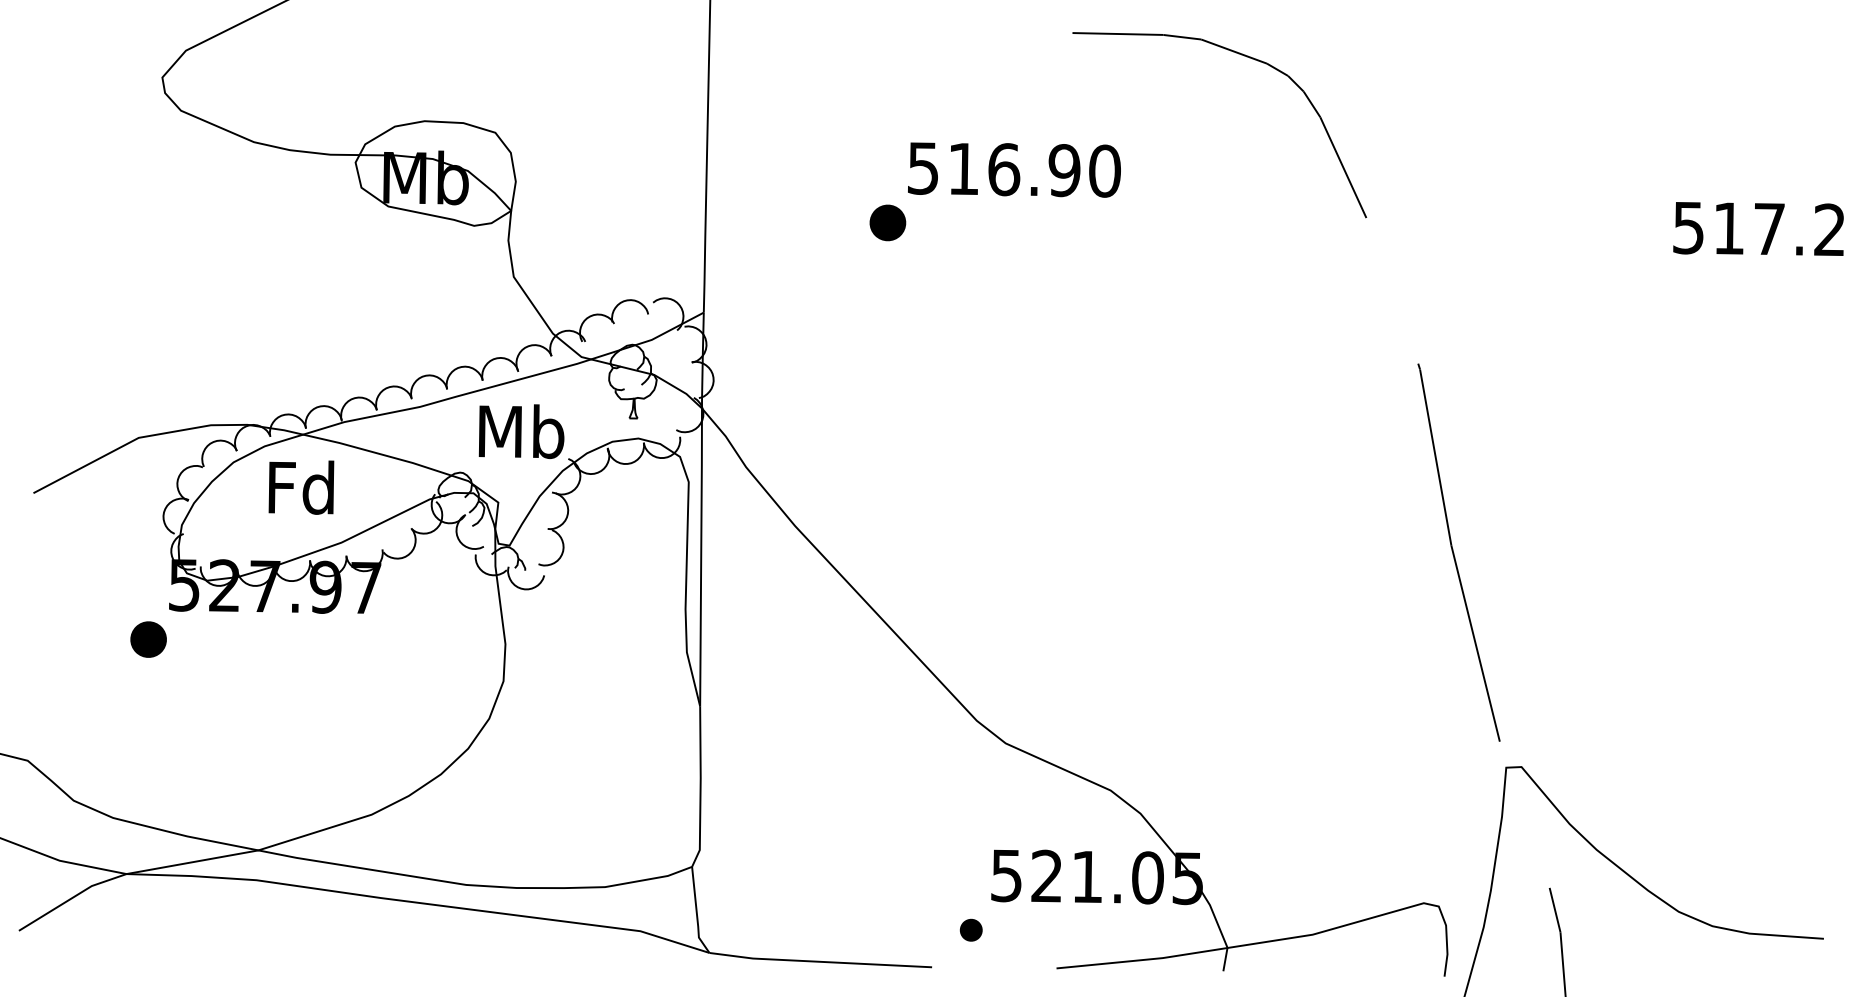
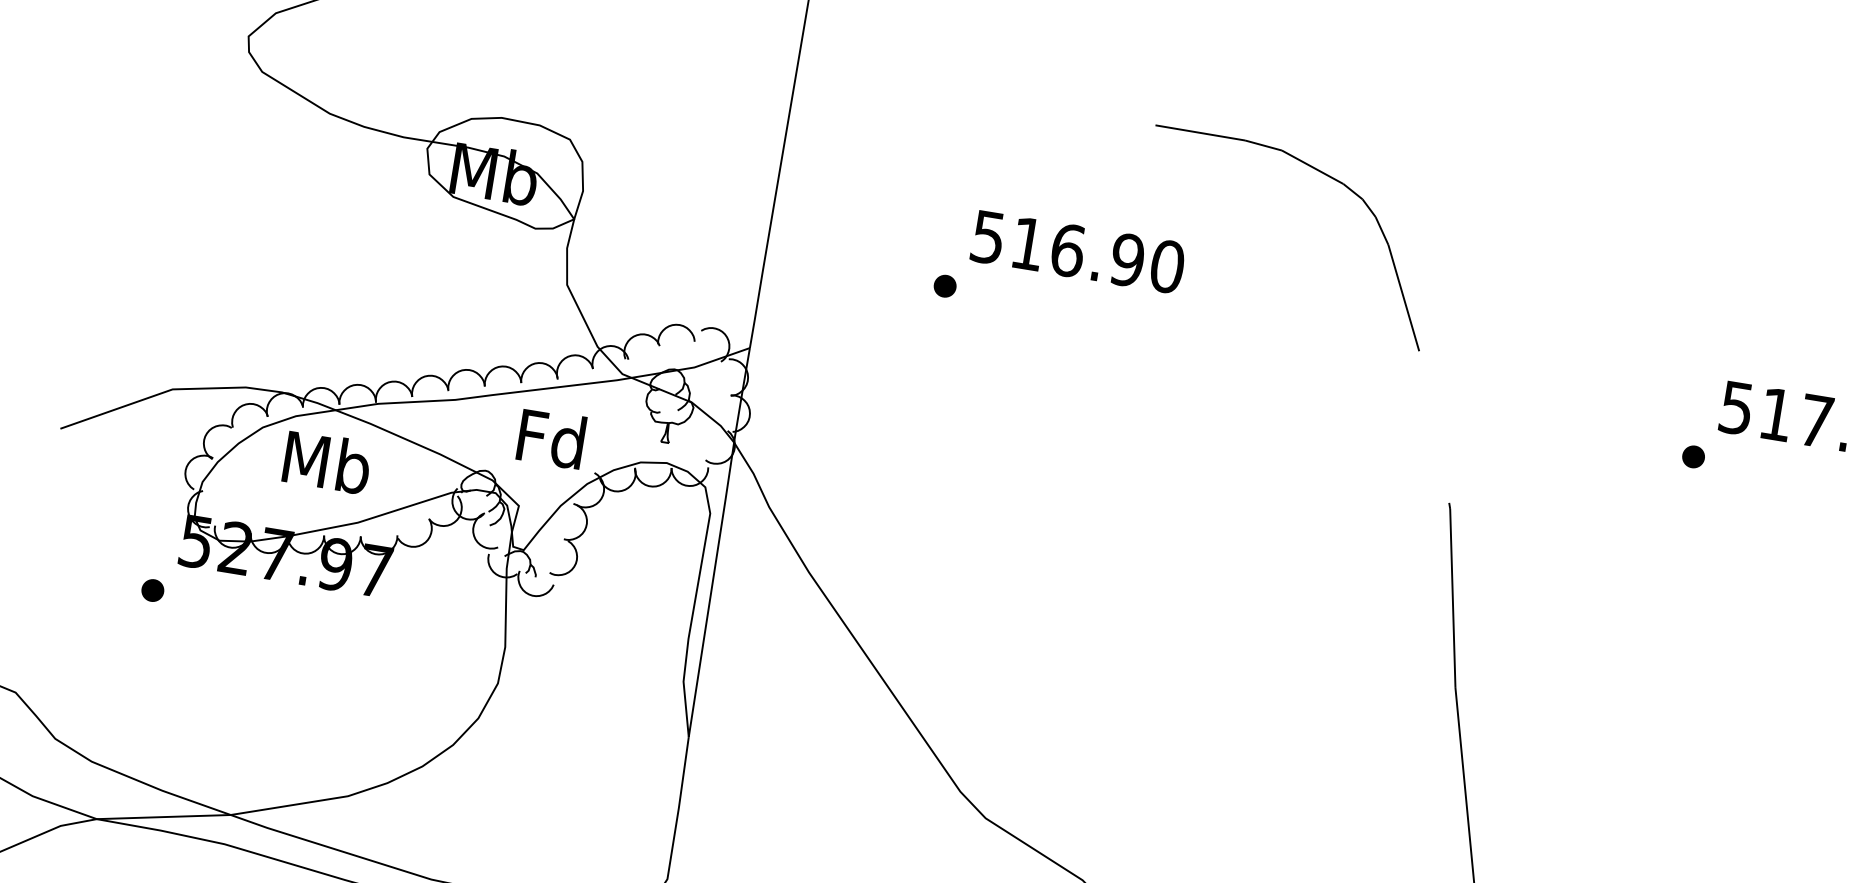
part: (887, 222) -> (944, 285), size x0.62
part: (1652, 282) -> (1692, 456), added
text: (521, 431) -> (552, 439), Mb -> Fd
text: (302, 487) -> (327, 462), Fd -> Mb
part: (148, 639) -> (152, 590), size x0.62

